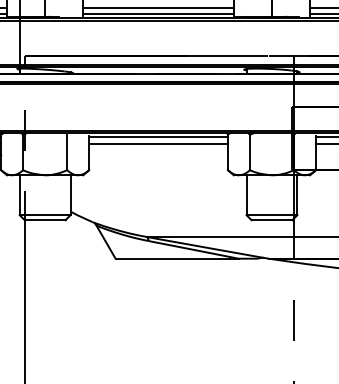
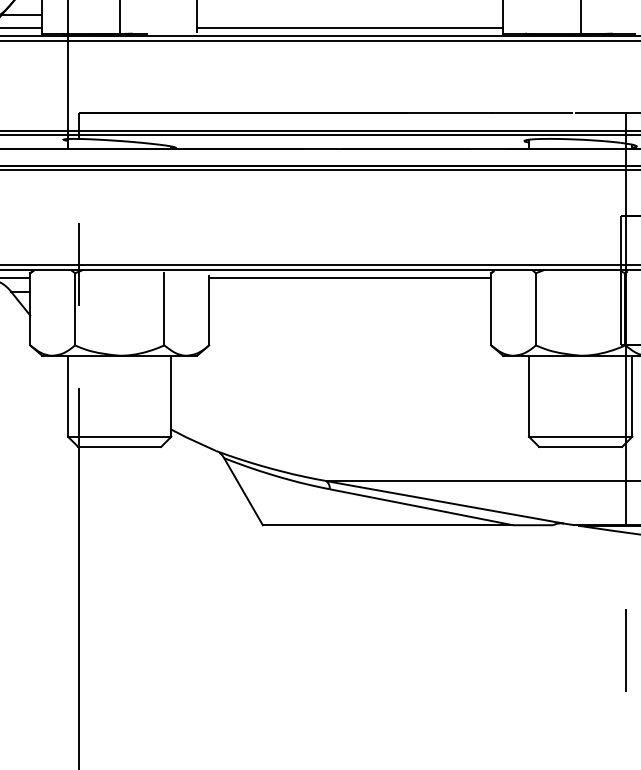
line: (158, 7) -> (350, 14), removed
line: (158, 143) -> (350, 291), removed

